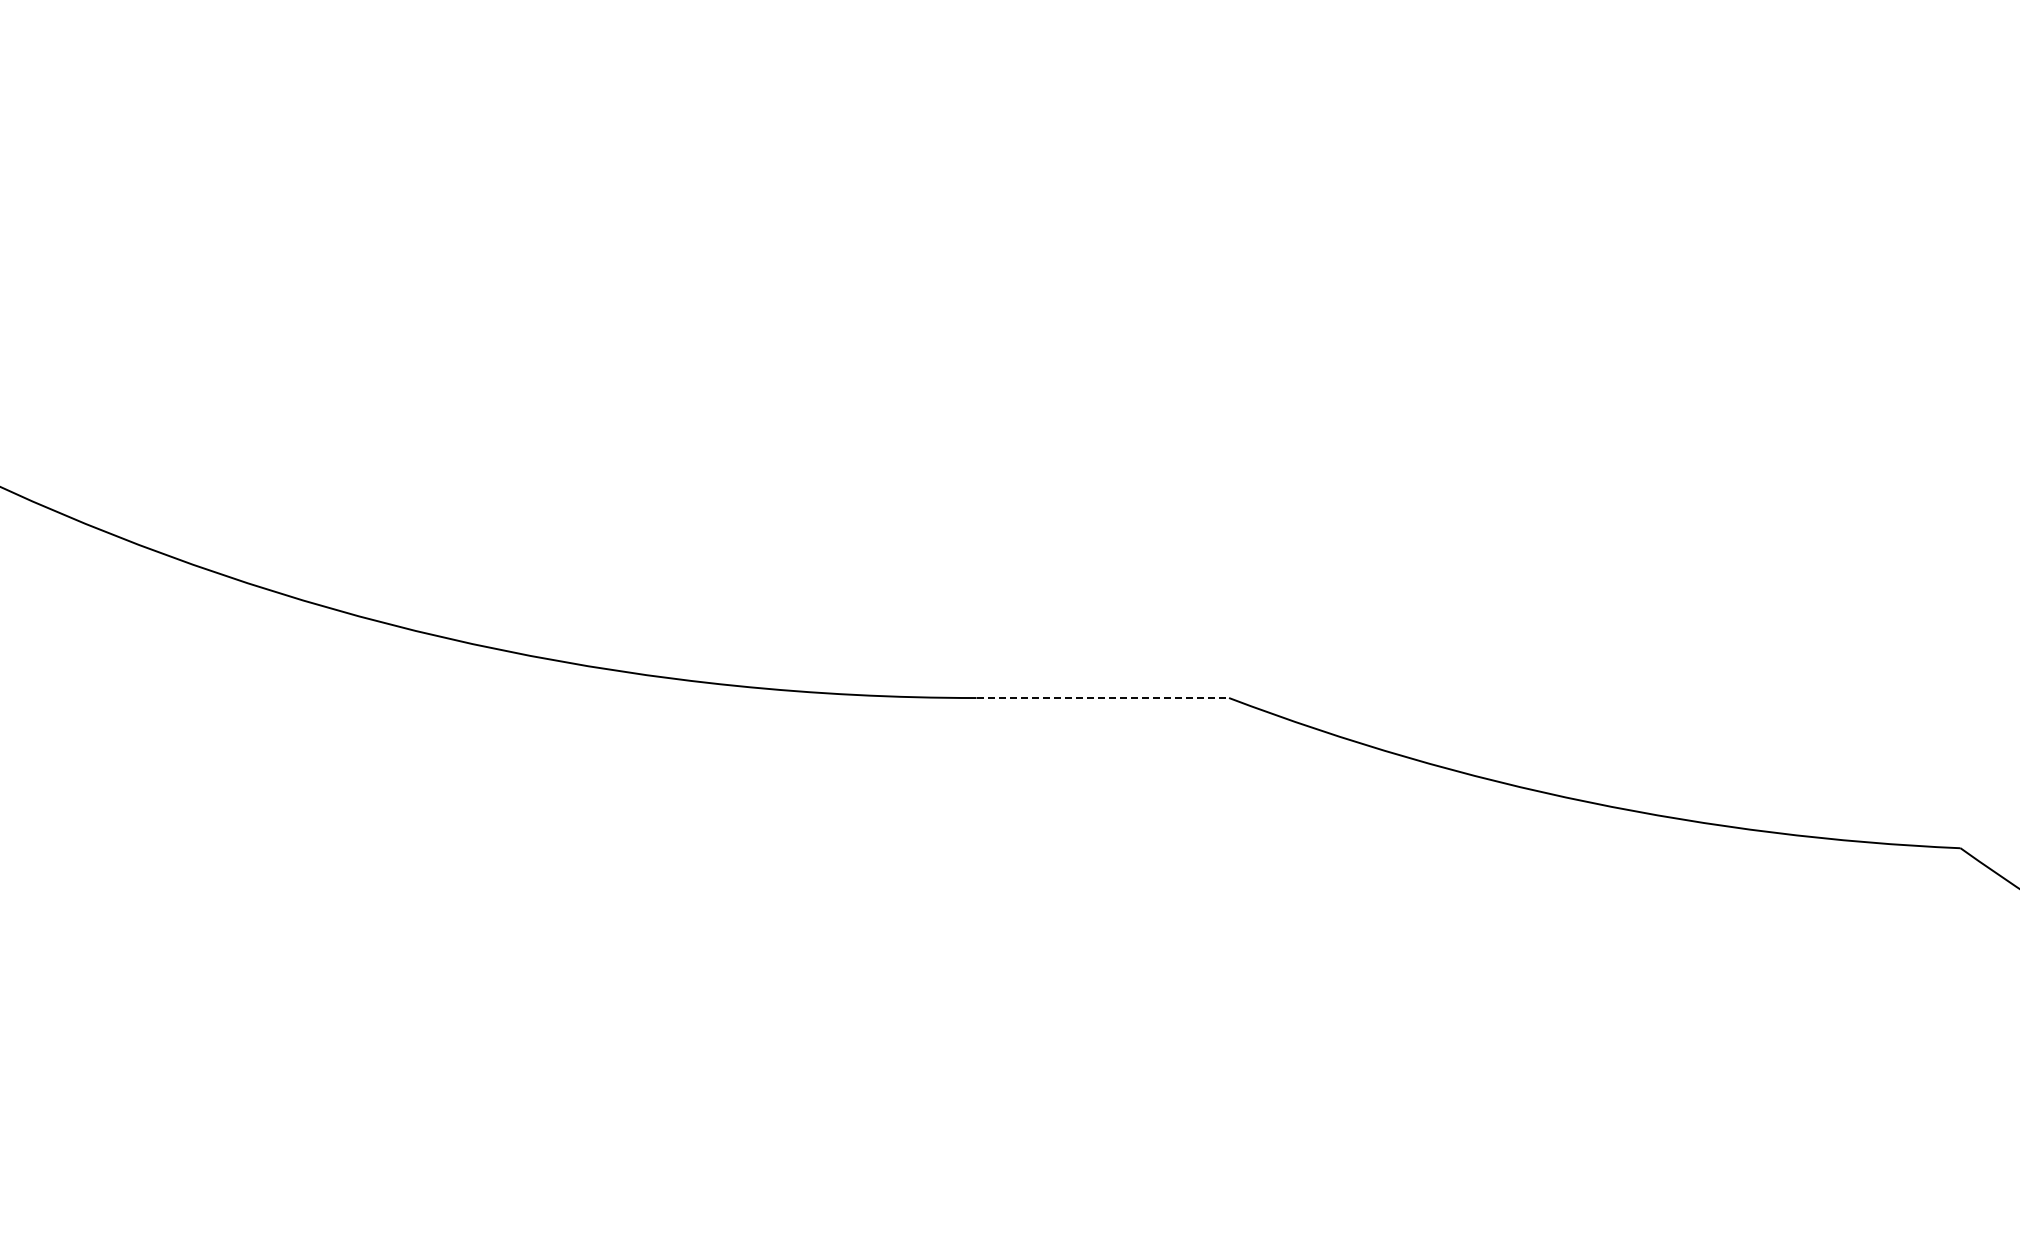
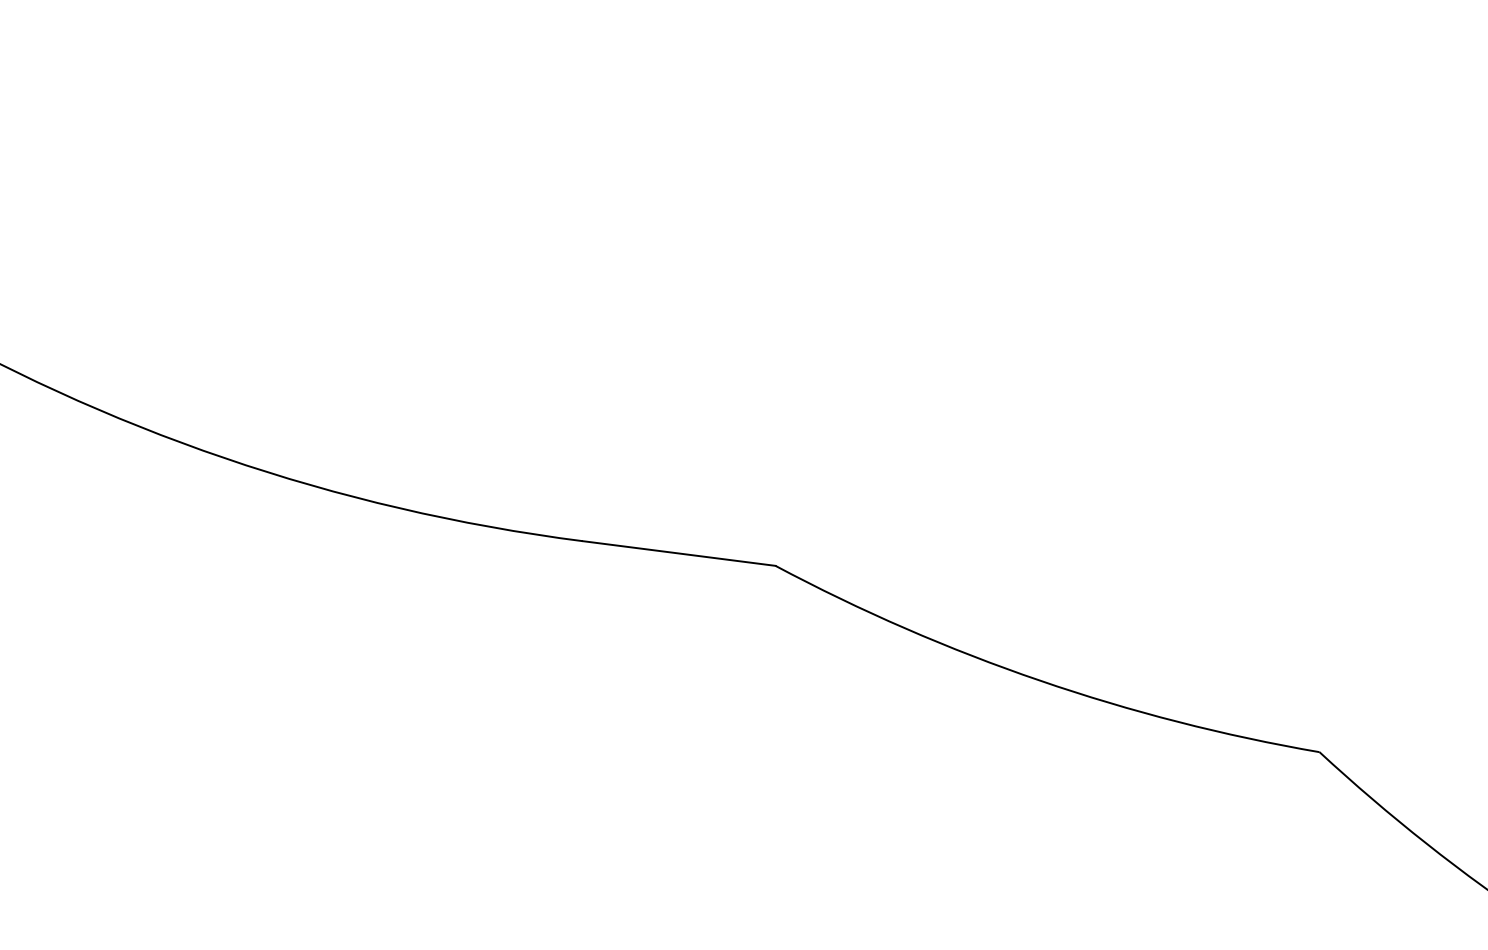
line: (1103, 698) -> (679, 553), dashed -> solid

